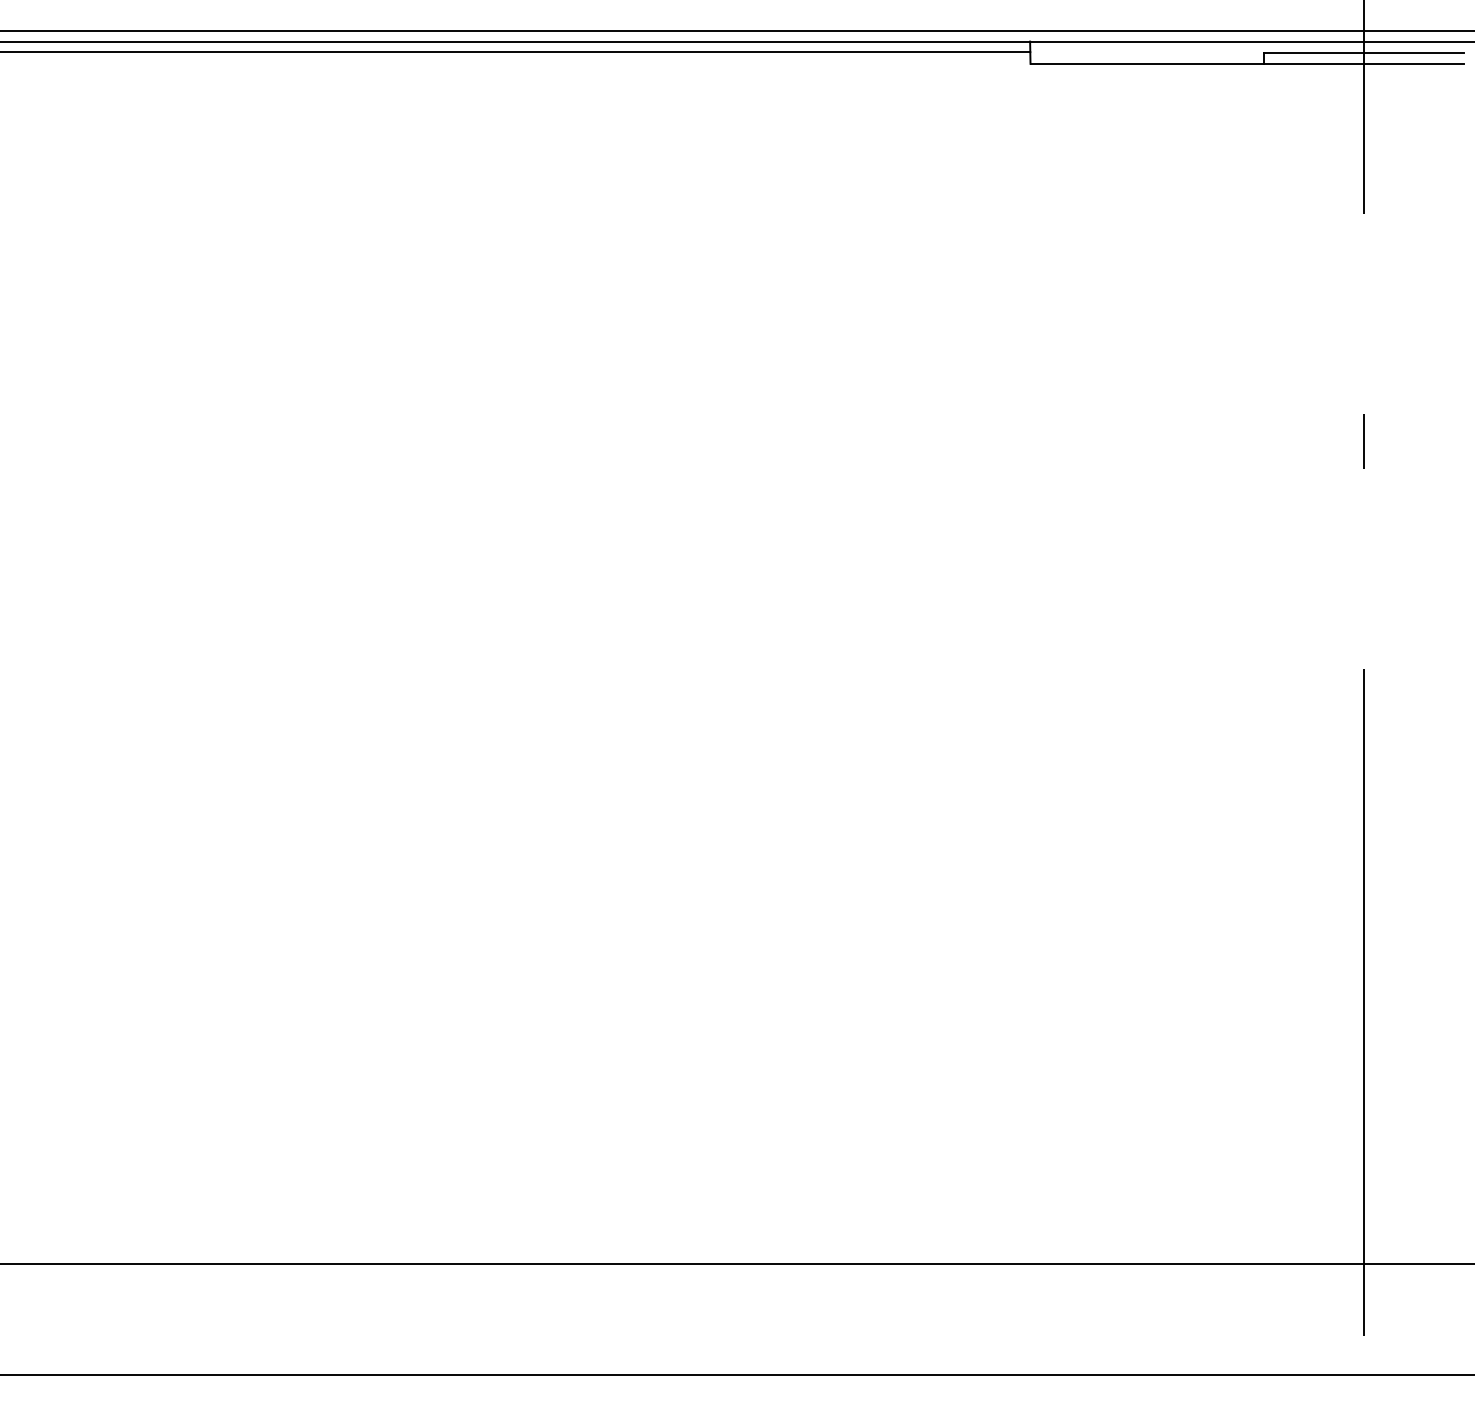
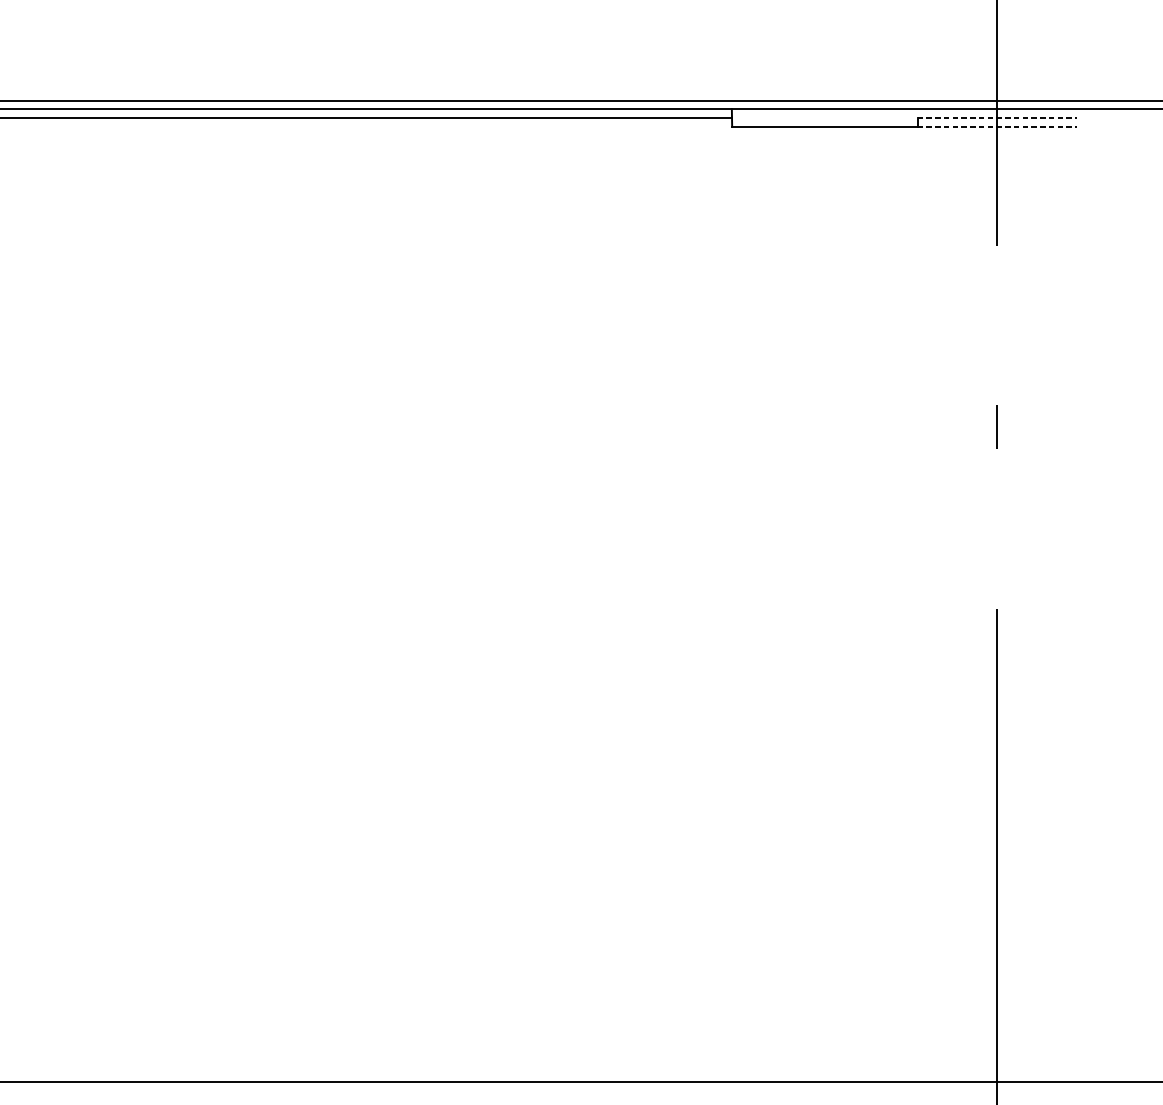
line: (1364, 52) -> (997, 117), solid -> dashed
line: (1364, 63) -> (997, 126), solid -> dashed

